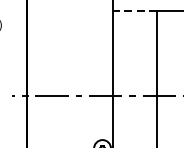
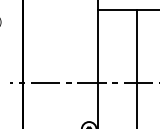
line: (135, 11) -> (117, 10), dashed -> solid

